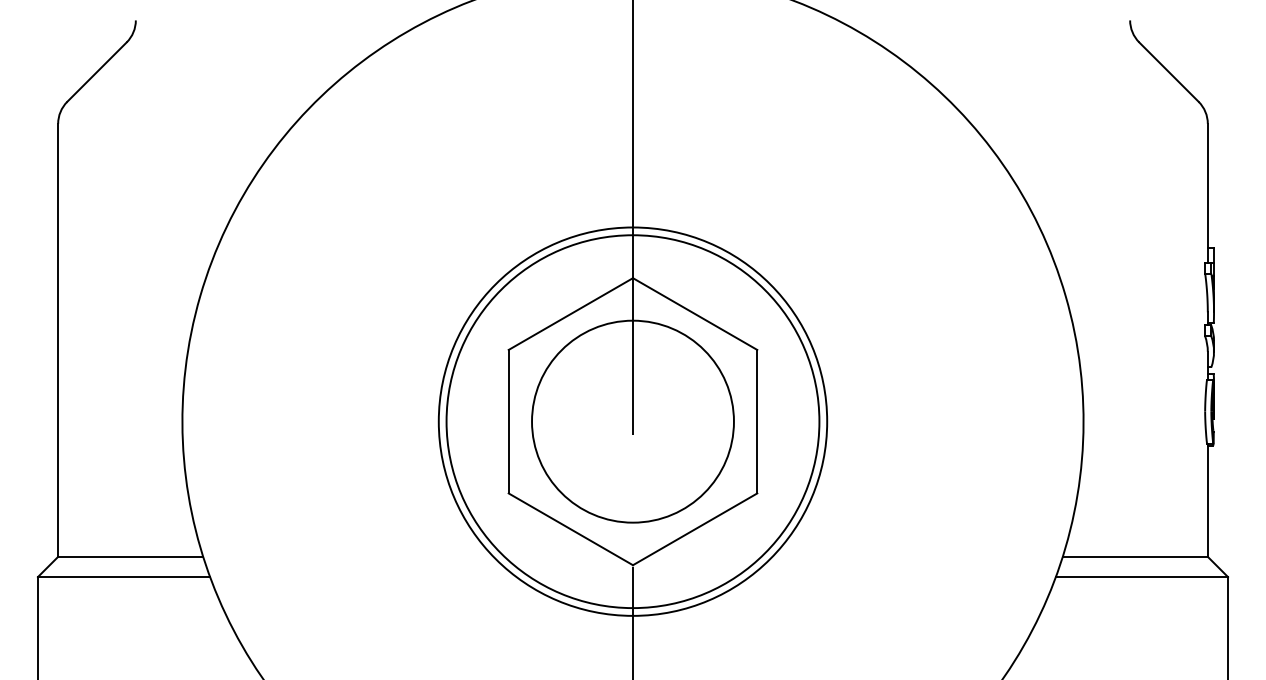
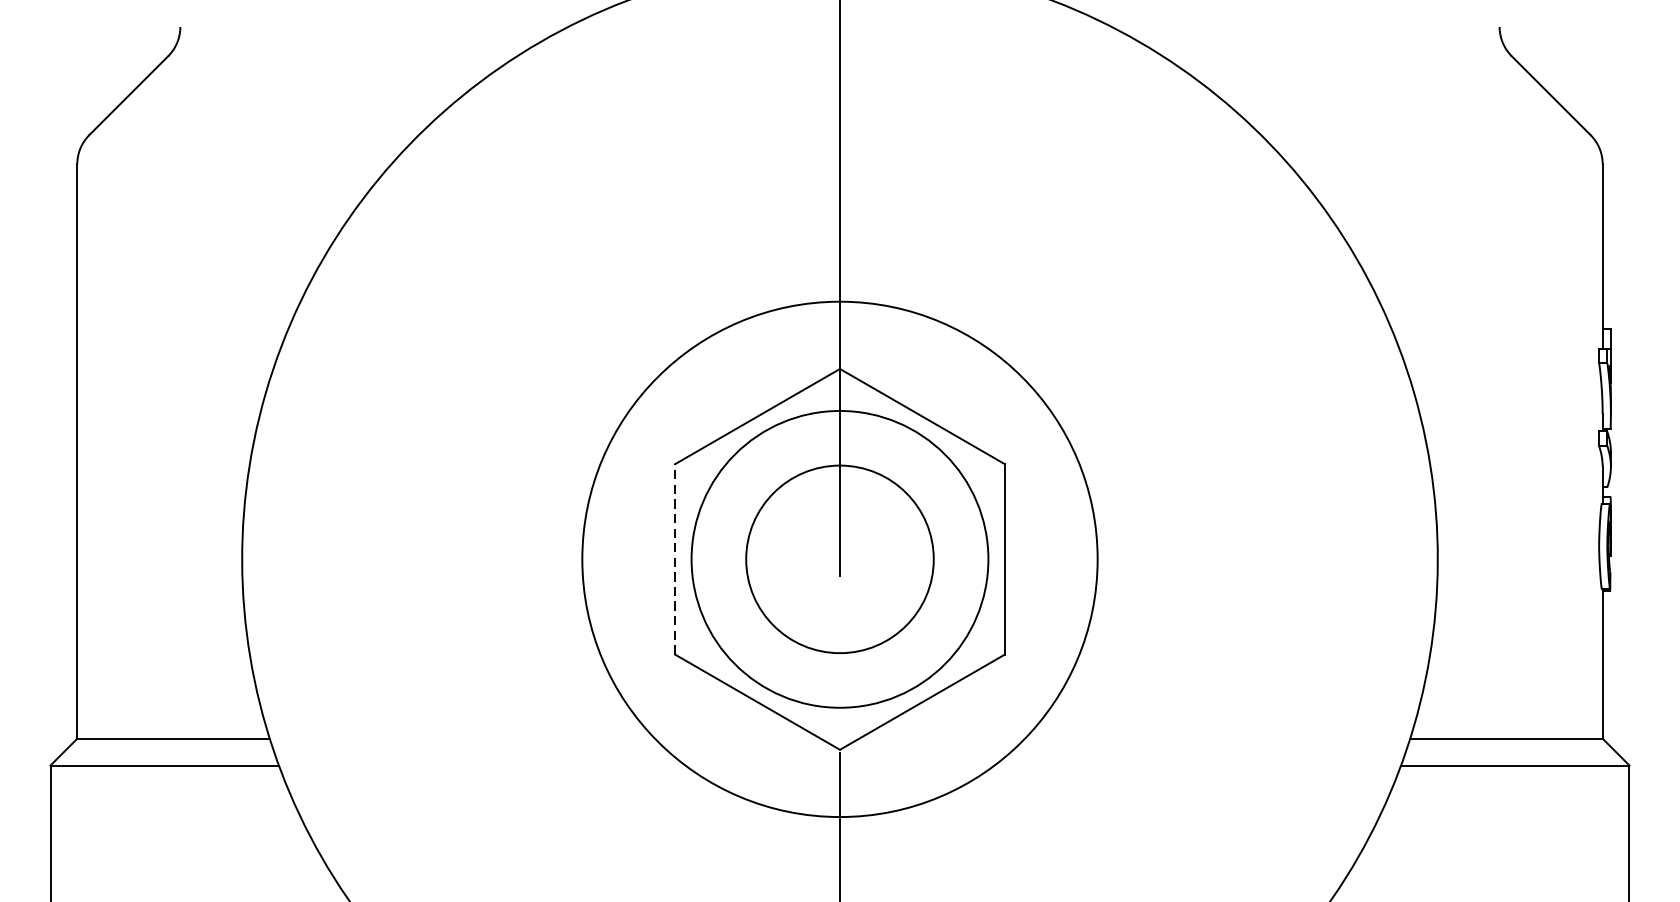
line: (508, 421) -> (674, 559), solid -> dashed
circle: (632, 421) -> (839, 559), size x0.6
circle: (632, 421) -> (839, 559), size x0.7

